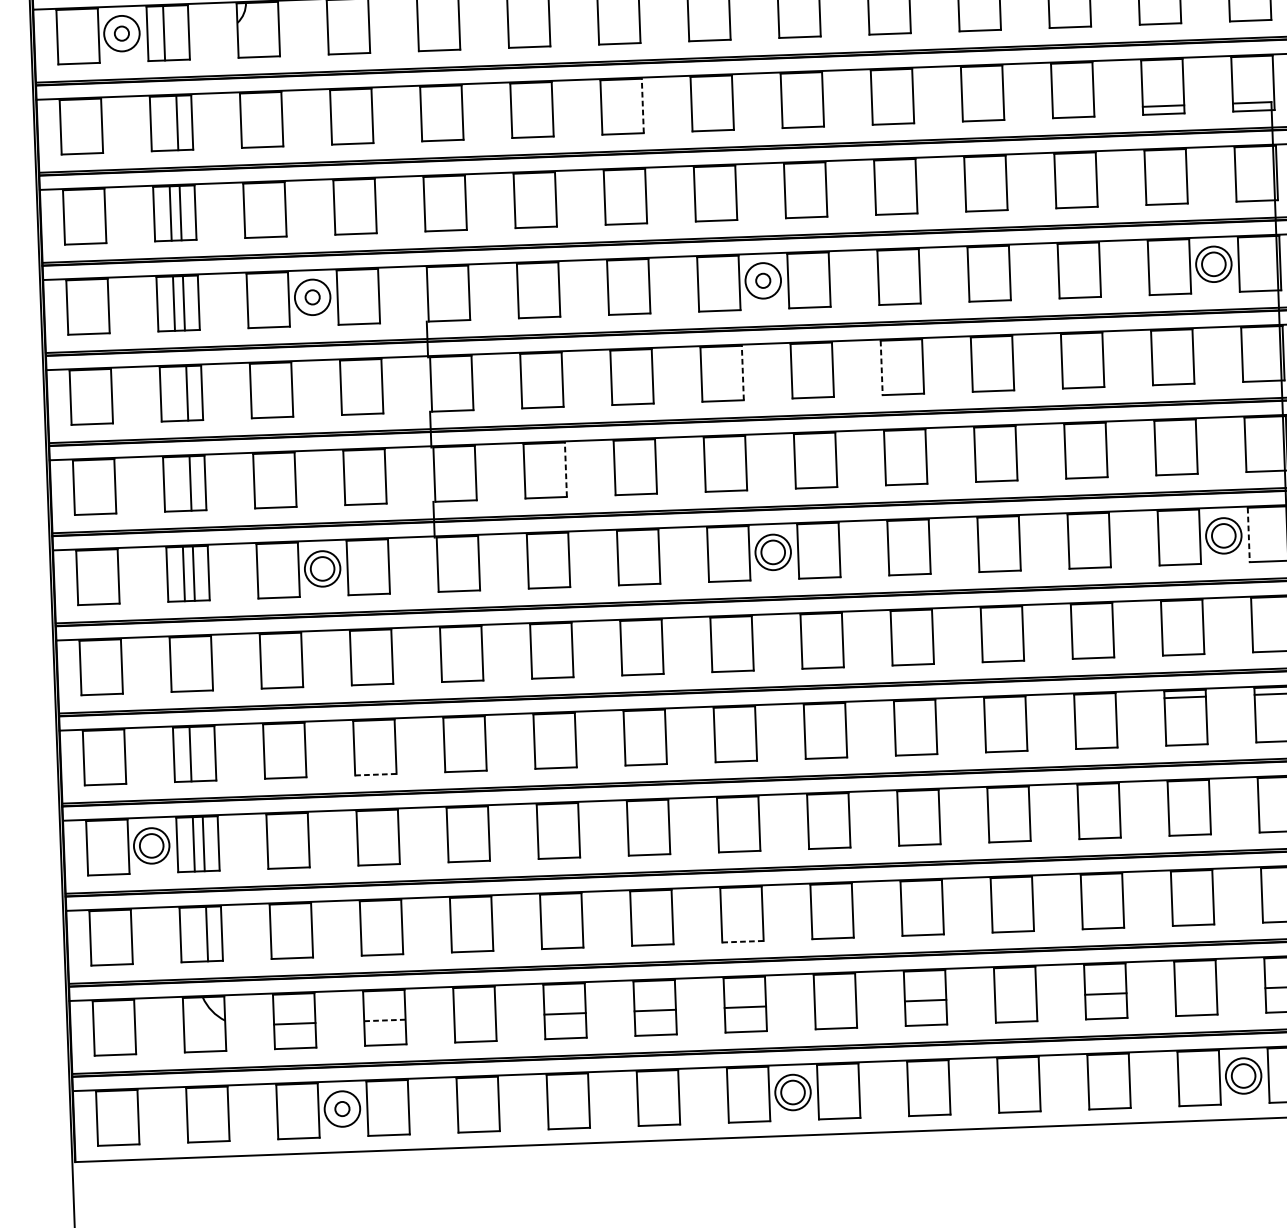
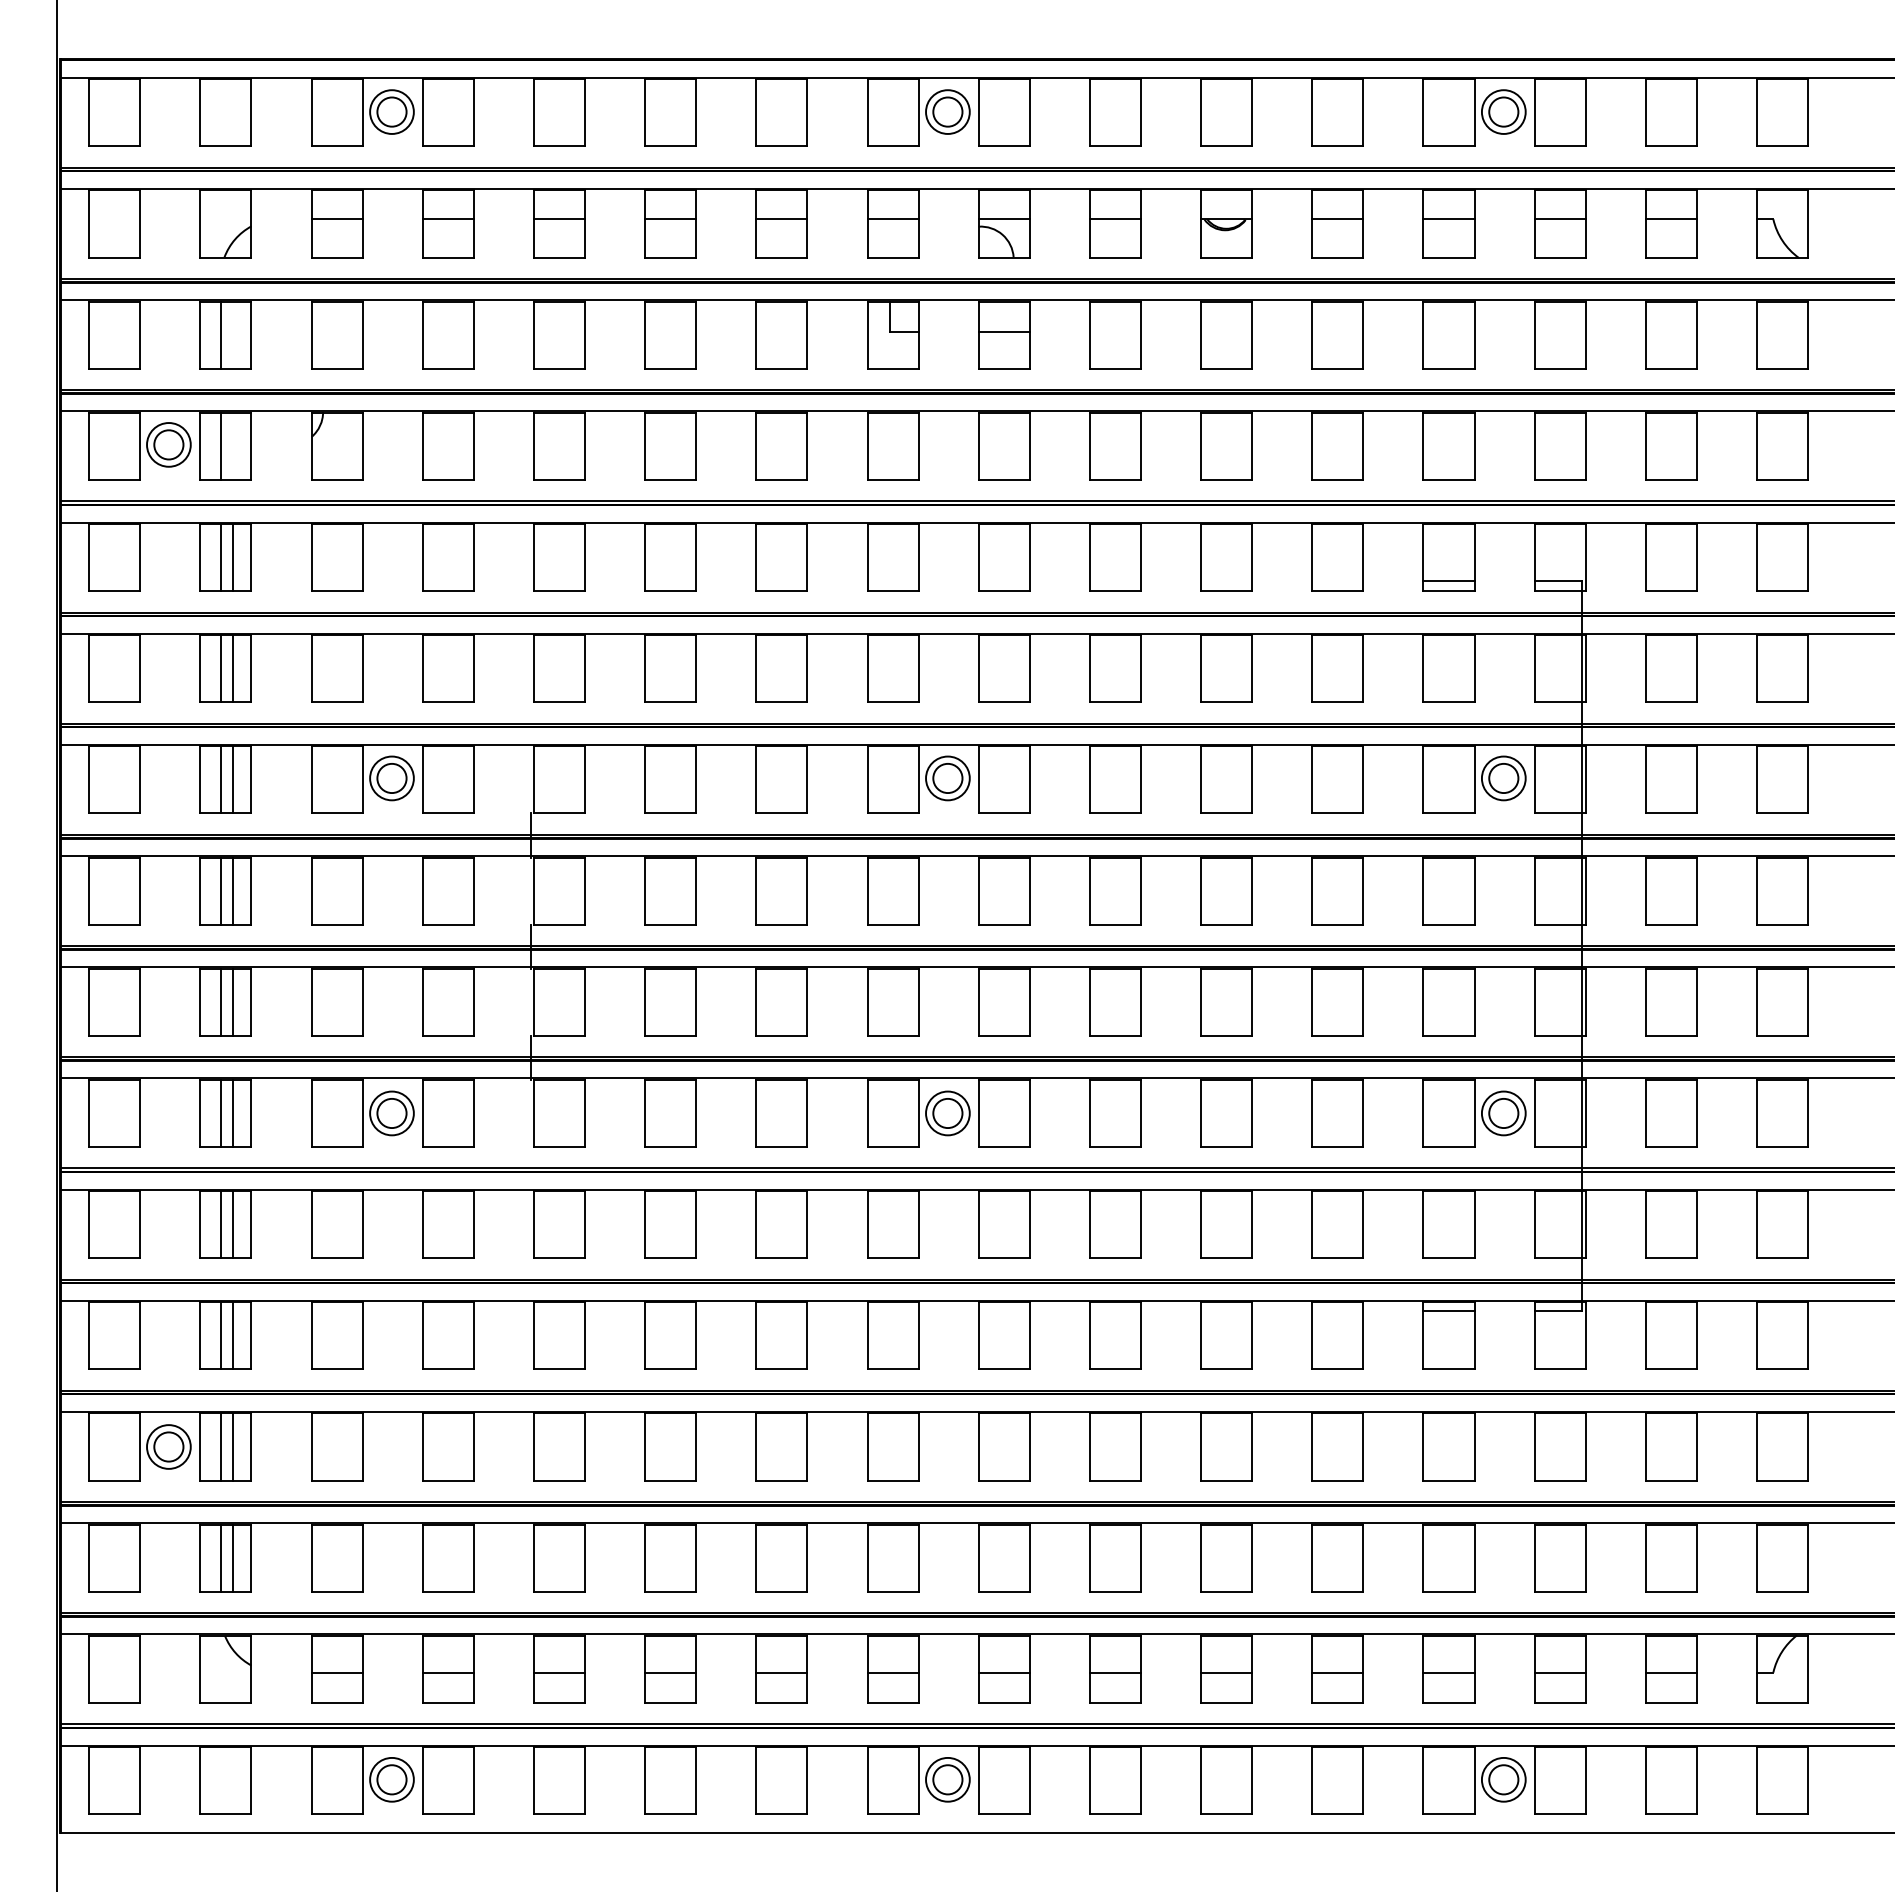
circle: (121, 33) -> (168, 444), size x1.67
line: (642, 105) -> (807, 557), dashed -> solid
line: (167, 123) -> (220, 557), added
circle: (762, 280) -> (947, 778), size x1.67
circle: (312, 297) -> (391, 778), size x1.67
line: (881, 368) -> (1089, 891), dashed -> solid
line: (742, 373) -> (918, 891), dashed -> solid
line: (176, 393) -> (220, 890), added
line: (566, 469) -> (696, 1002), dashed -> solid
line: (180, 483) -> (220, 1001), added
line: (1248, 535) -> (1534, 1113), dashed -> solid
line: (197, 663) -> (233, 1224), added
line: (186, 664) -> (220, 1224), added
line: (200, 753) -> (233, 1335), added
line: (376, 774) -> (448, 1369), dashed -> solid
line: (196, 933) -> (220, 1557), added
line: (743, 941) -> (893, 1591), dashed -> solid
line: (1195, 990) -> (1448, 1672), added
line: (1015, 997) -> (1226, 1672), added
line: (834, 1003) -> (1003, 1672), added
line: (475, 1017) -> (559, 1672), added
line: (385, 1020) -> (448, 1672), dashed -> solid
circle: (342, 1108) -> (391, 1779), size x1.67

